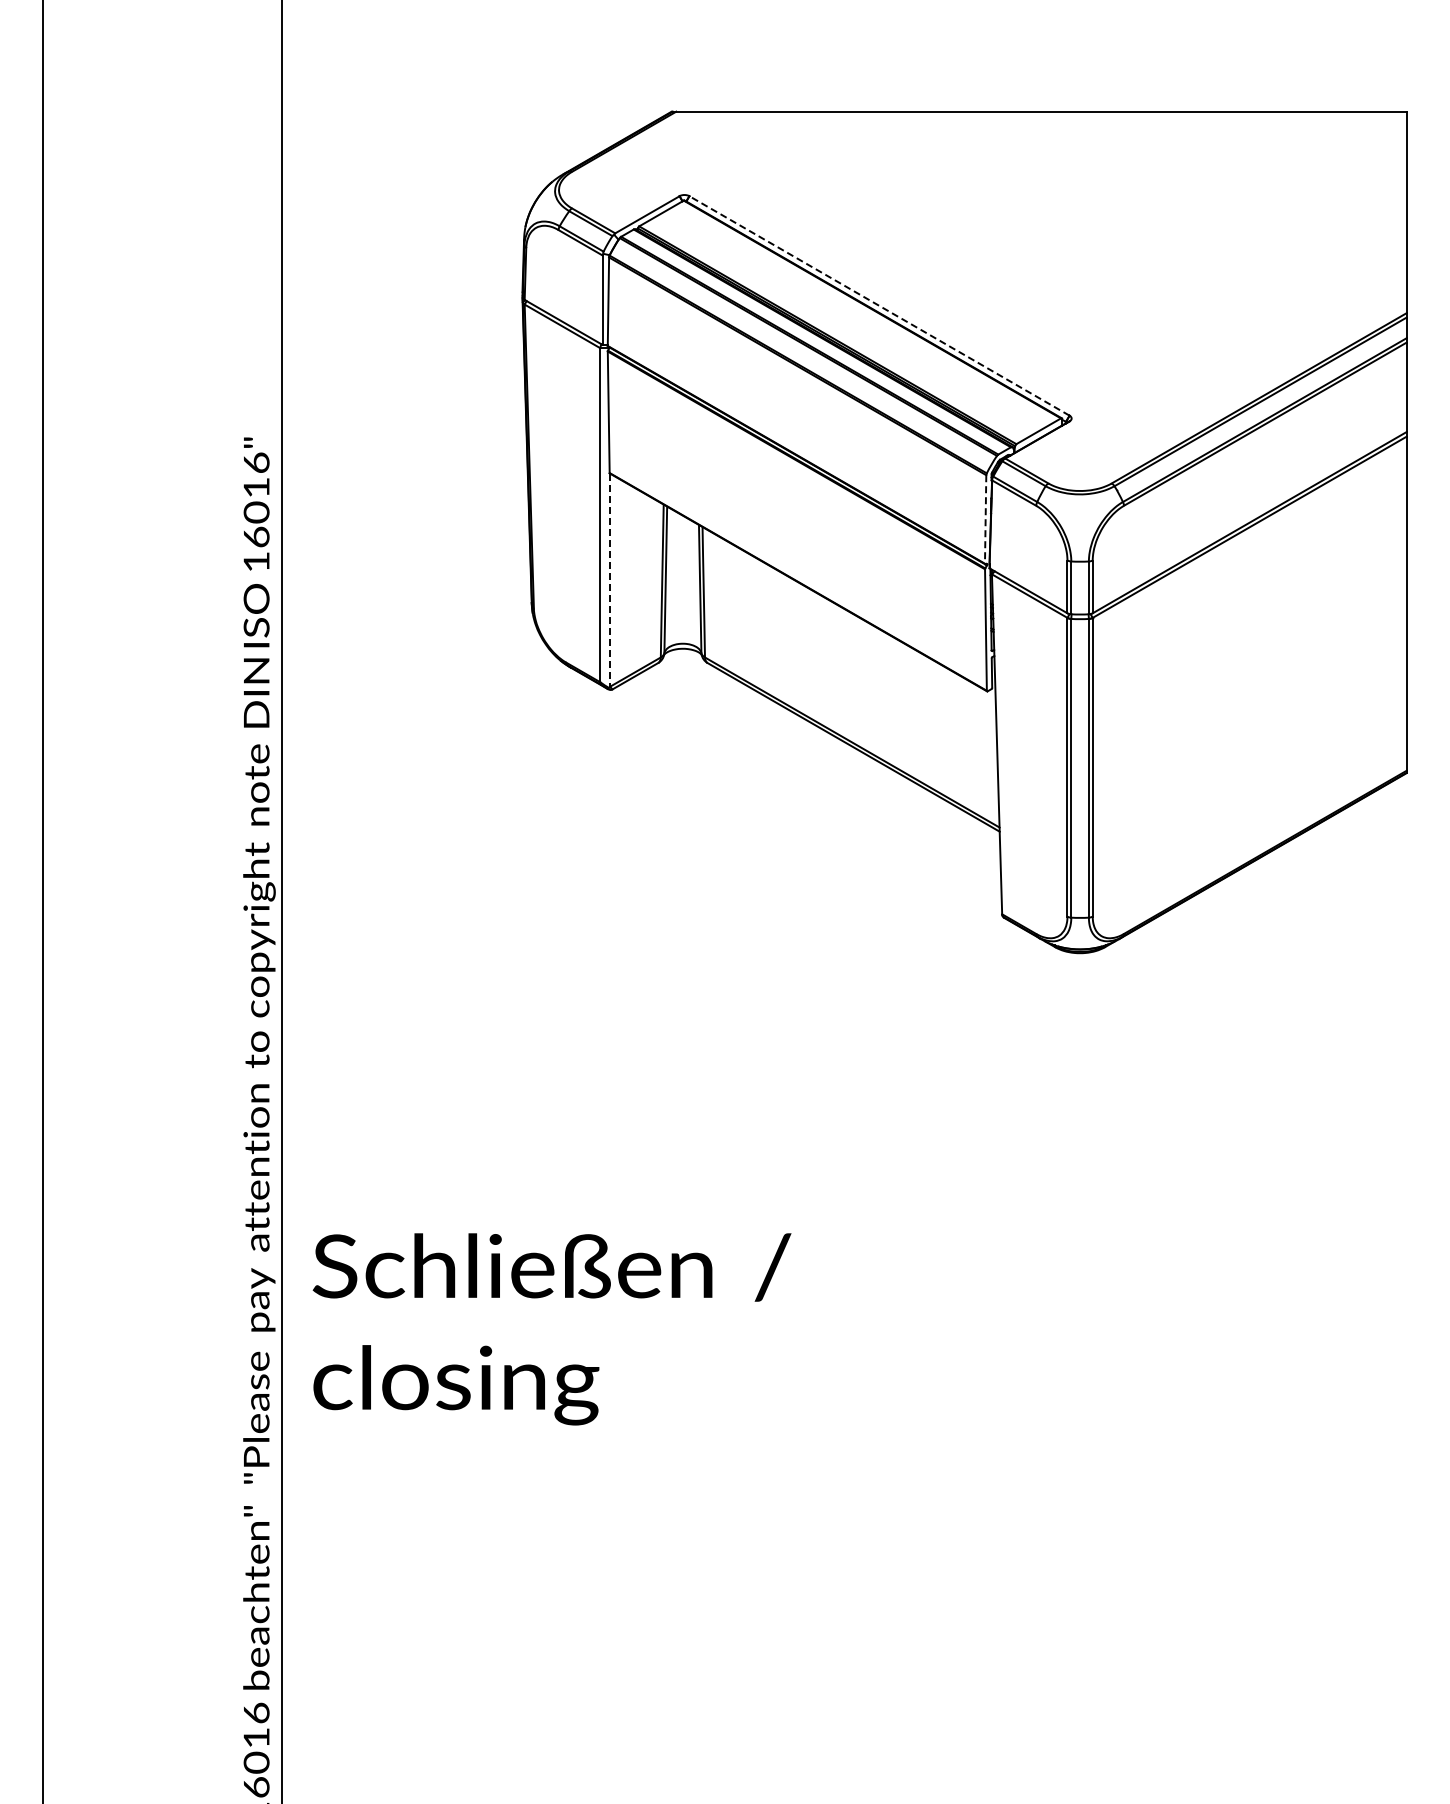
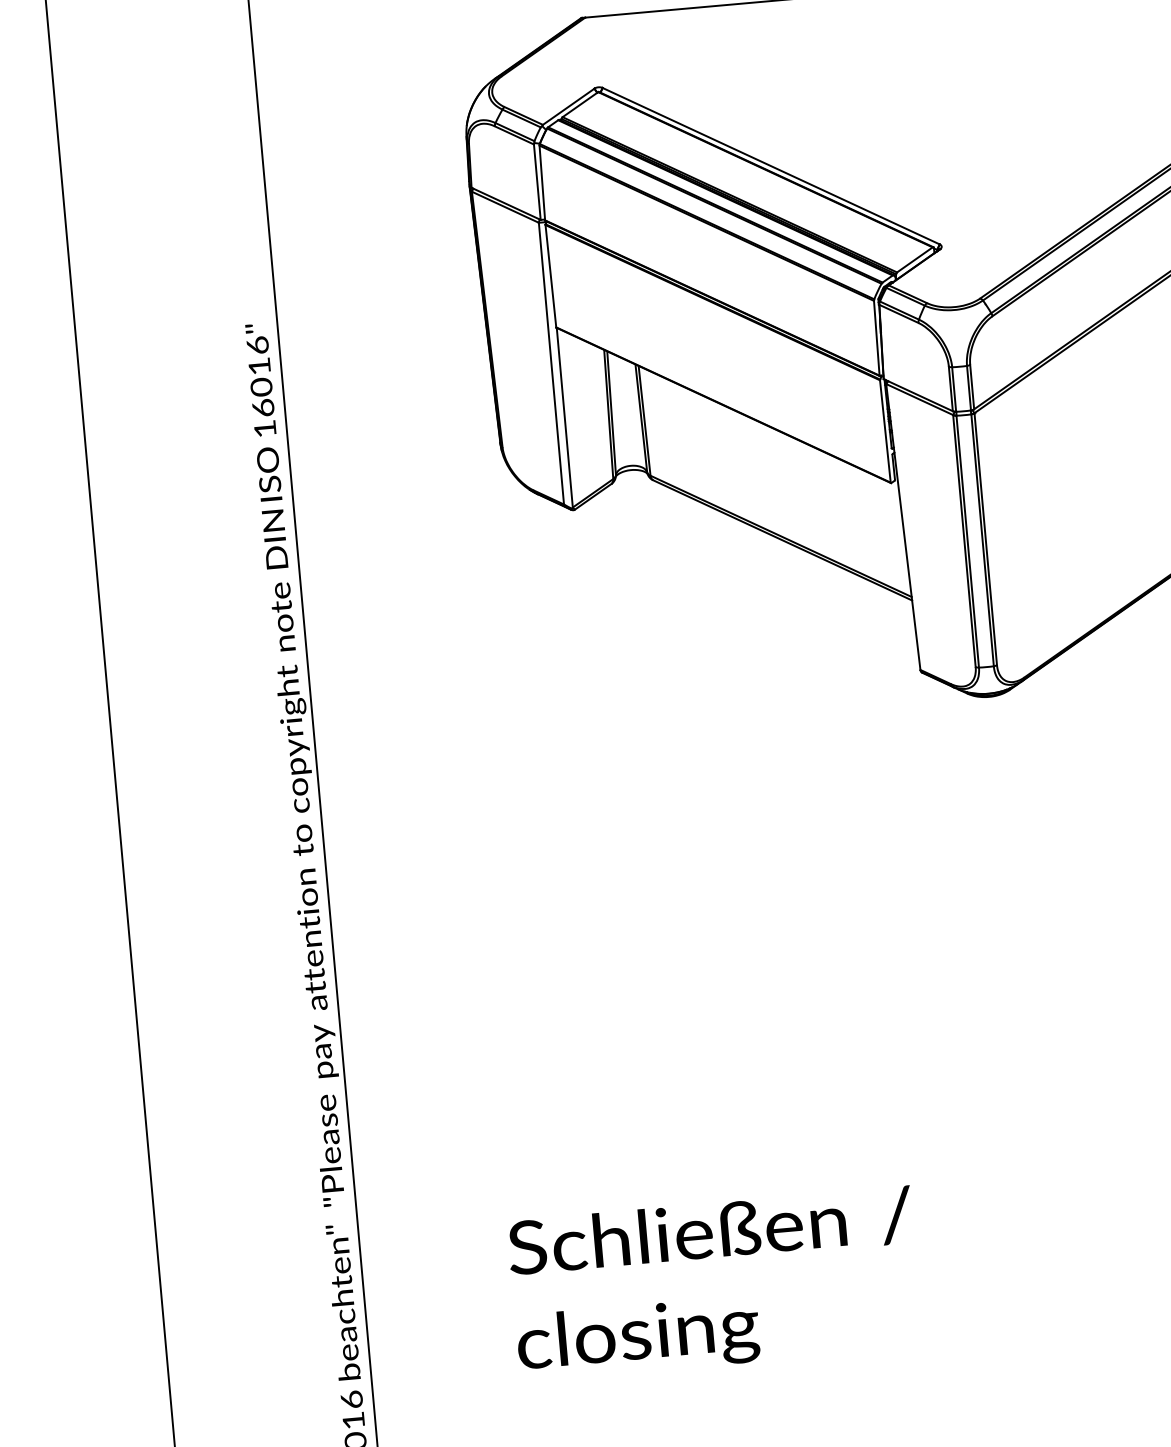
line: (879, 305) -> (771, 165), dashed -> solid
line: (985, 519) -> (876, 338), dashed -> solid
line: (610, 580) -> (565, 417), dashed -> solid
text: (551, 1329) -> (714, 1284), moved

